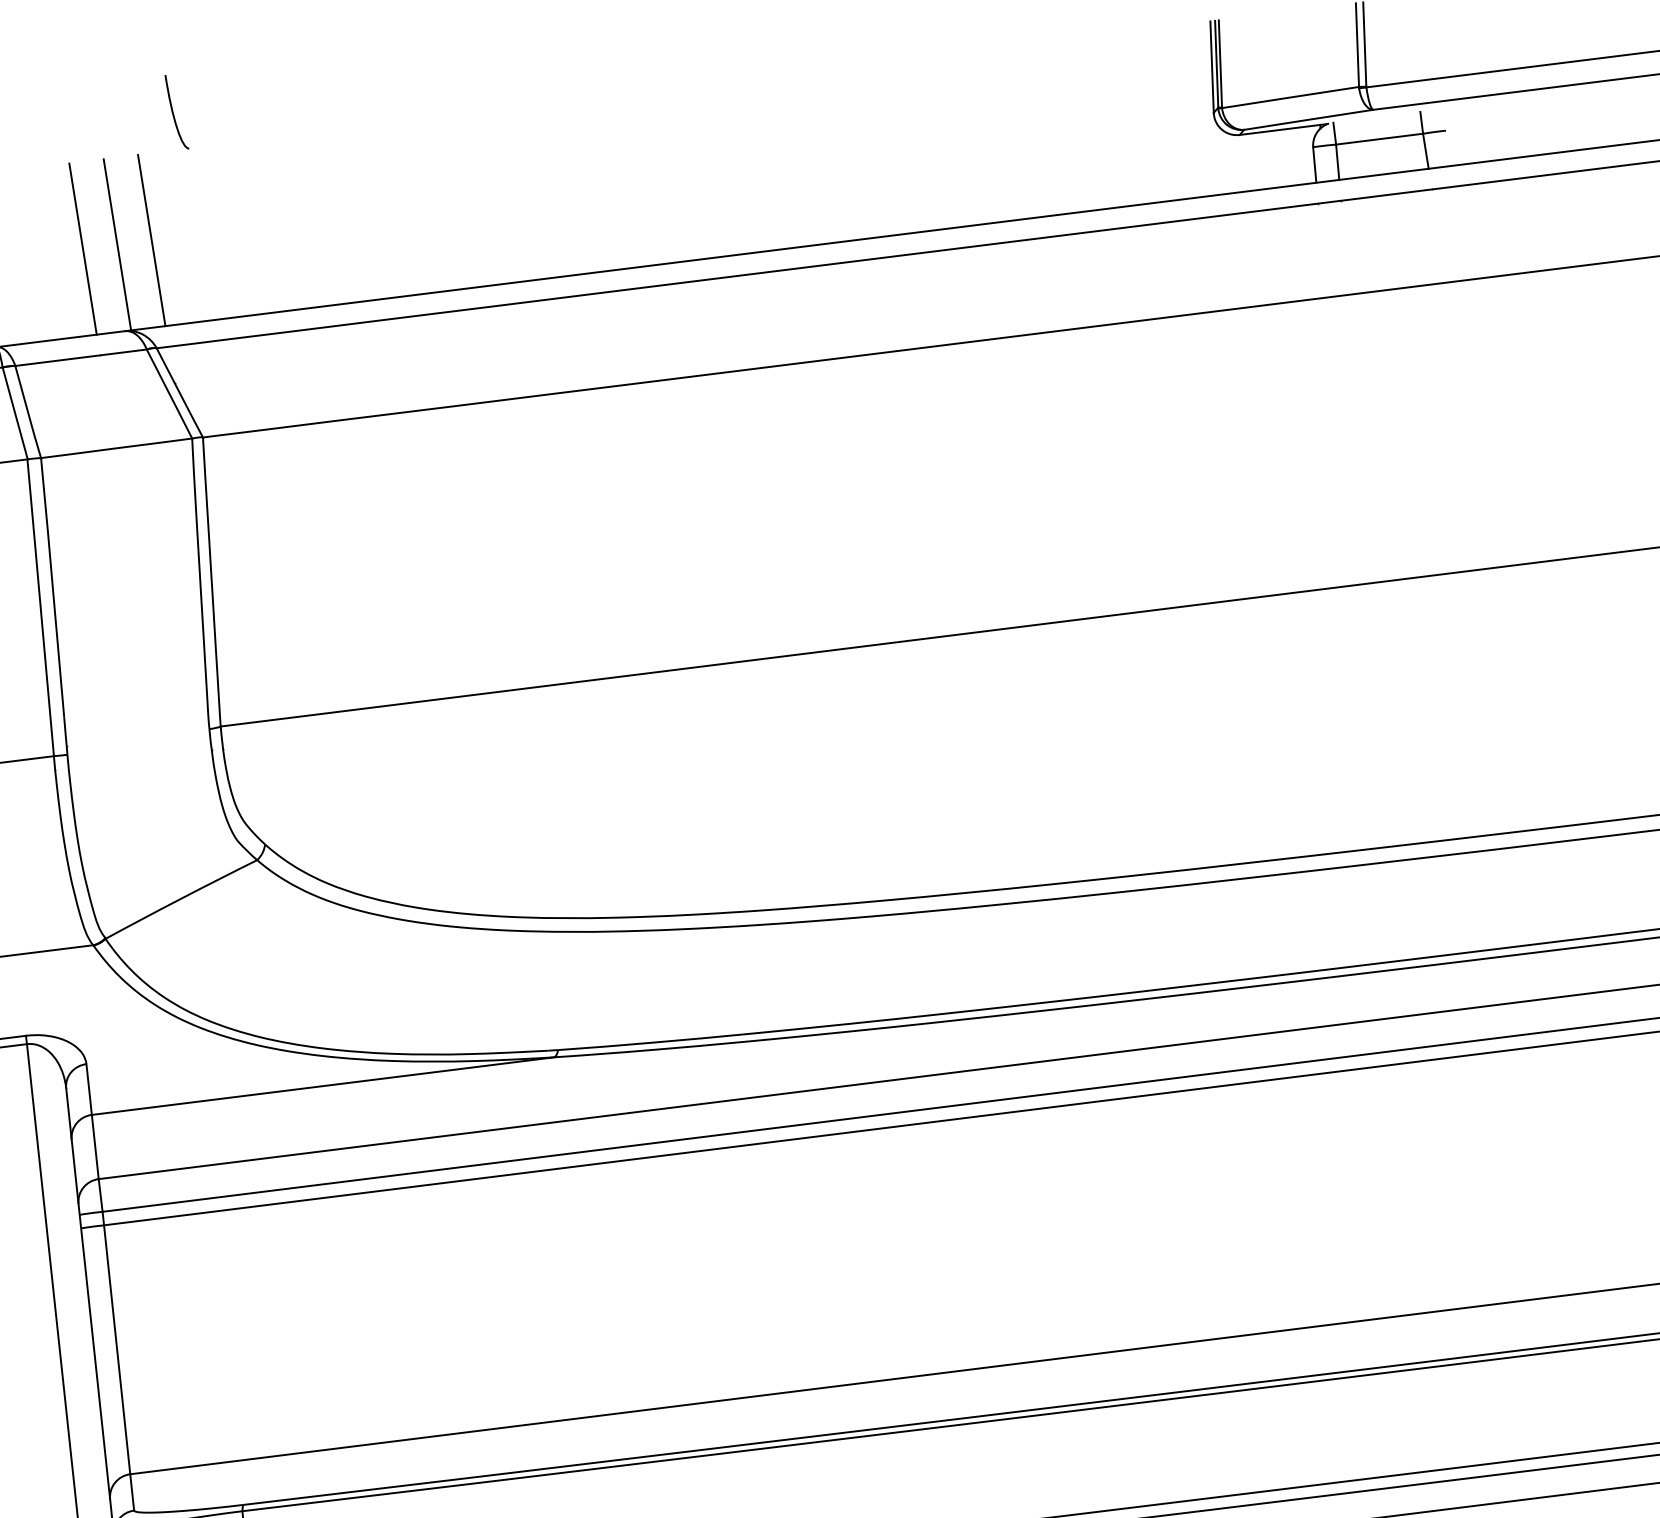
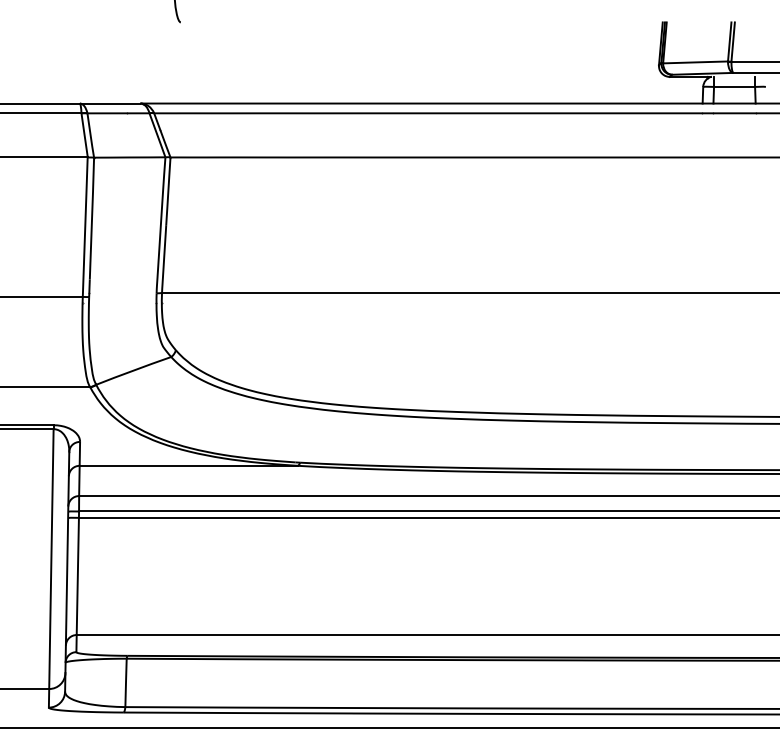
line: (150, 239) -> (157, 62), removed
line: (116, 243) -> (141, 62), removed
line: (82, 248) -> (125, 62), removed

